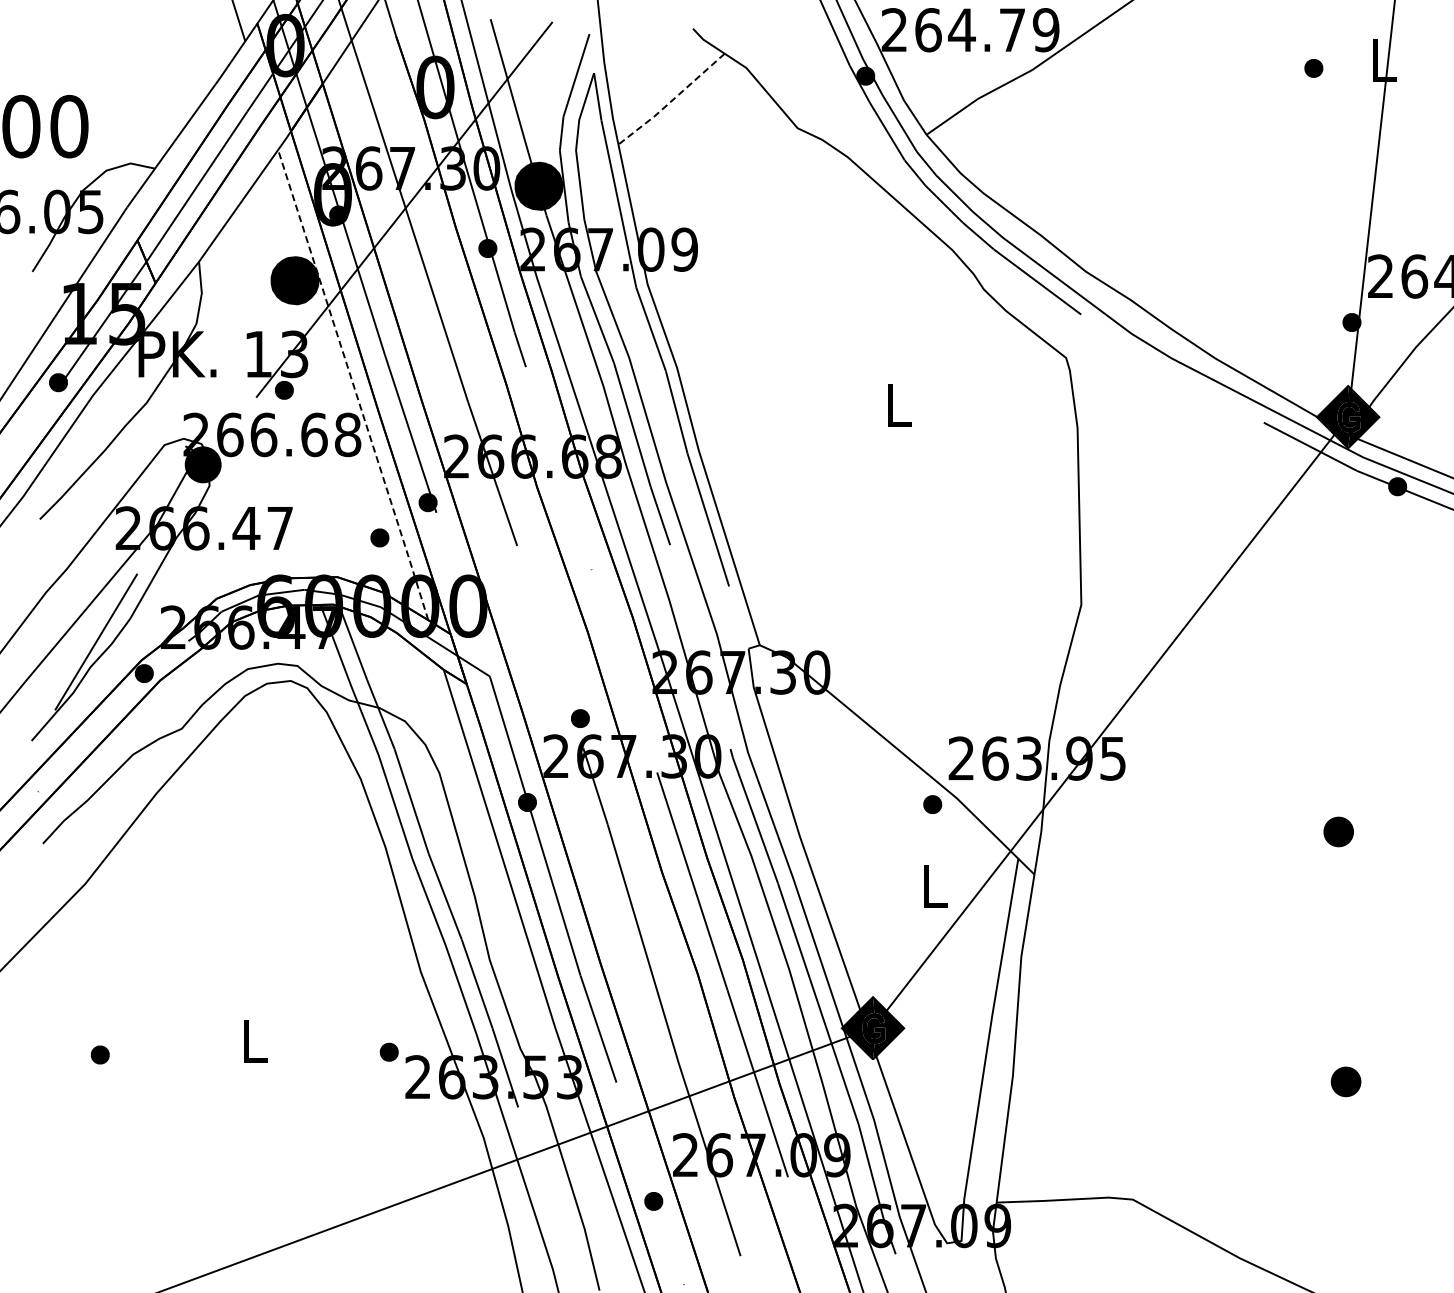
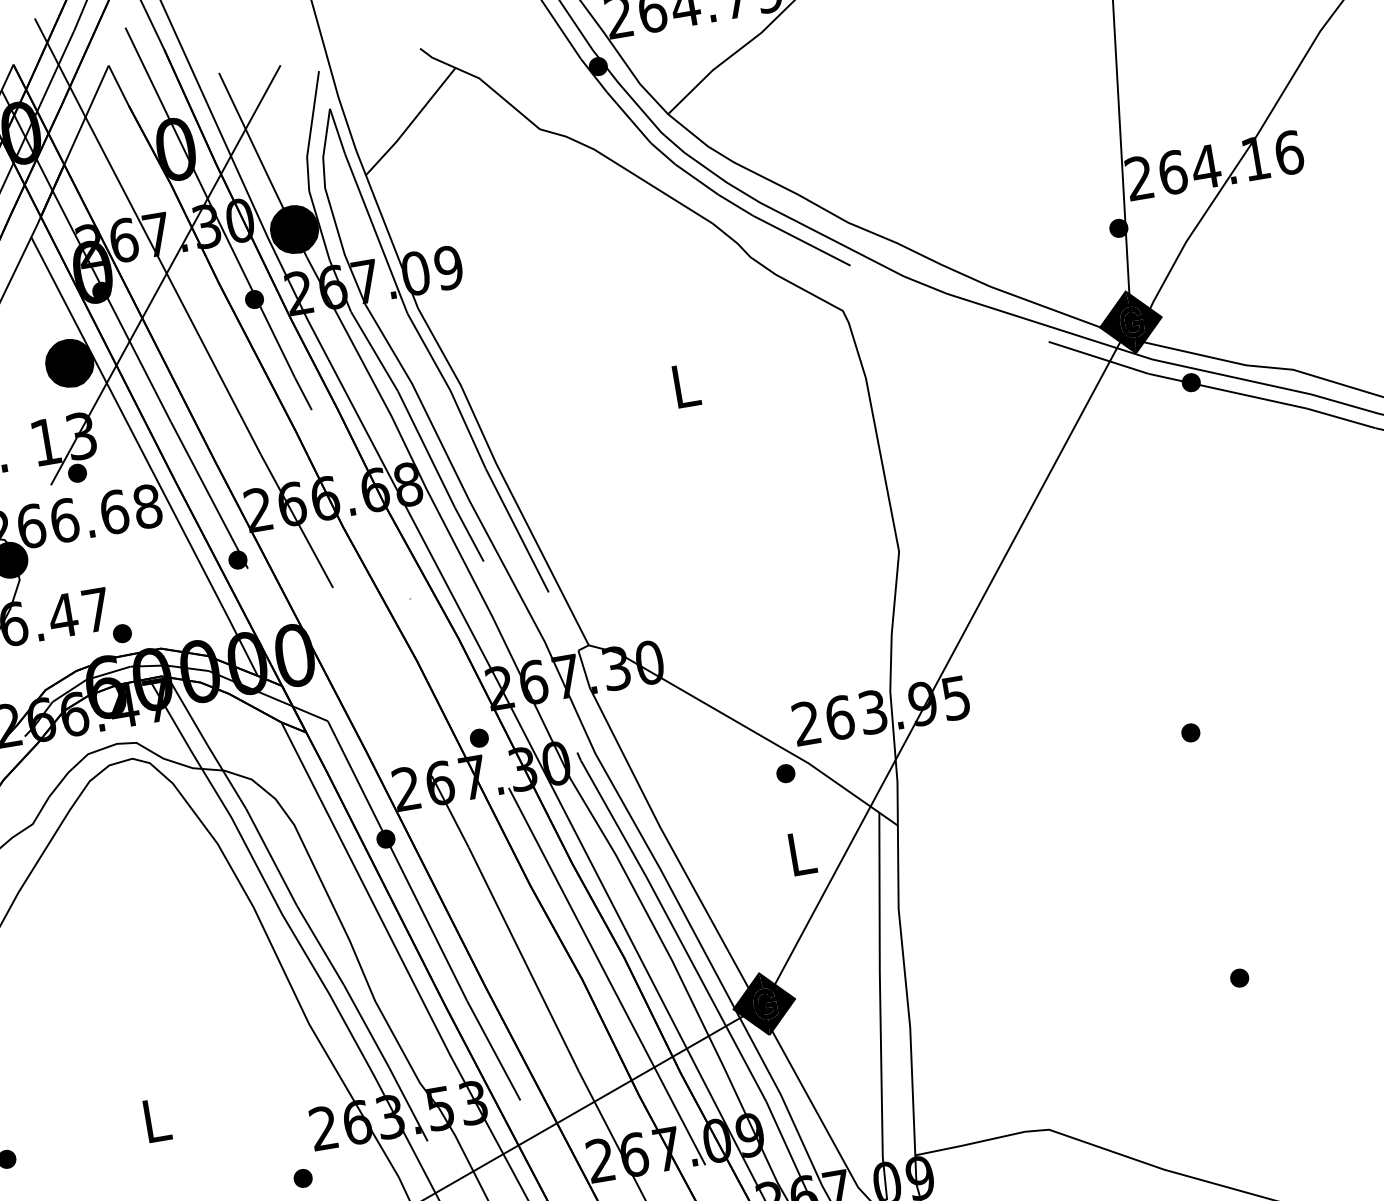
line: (671, 100) -> (410, 122), dashed -> solid
line: (353, 385) -> (144, 456), dashed -> solid
part: (379, 537) -> (121, 633), moved
part: (580, 718) -> (479, 738), moved
part: (1338, 831) -> (1190, 732), size x0.62
part: (388, 1051) -> (302, 1177), moved
part: (1345, 1081) -> (1239, 977), size x0.62

